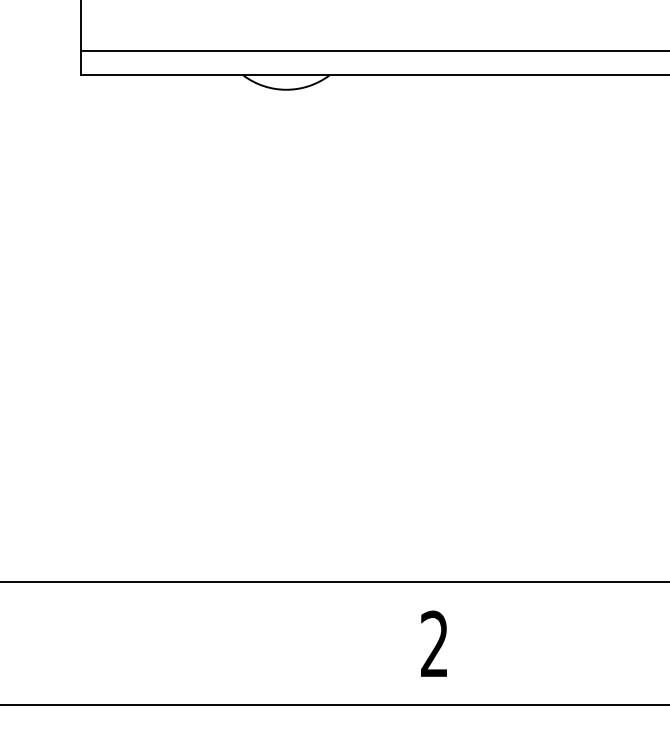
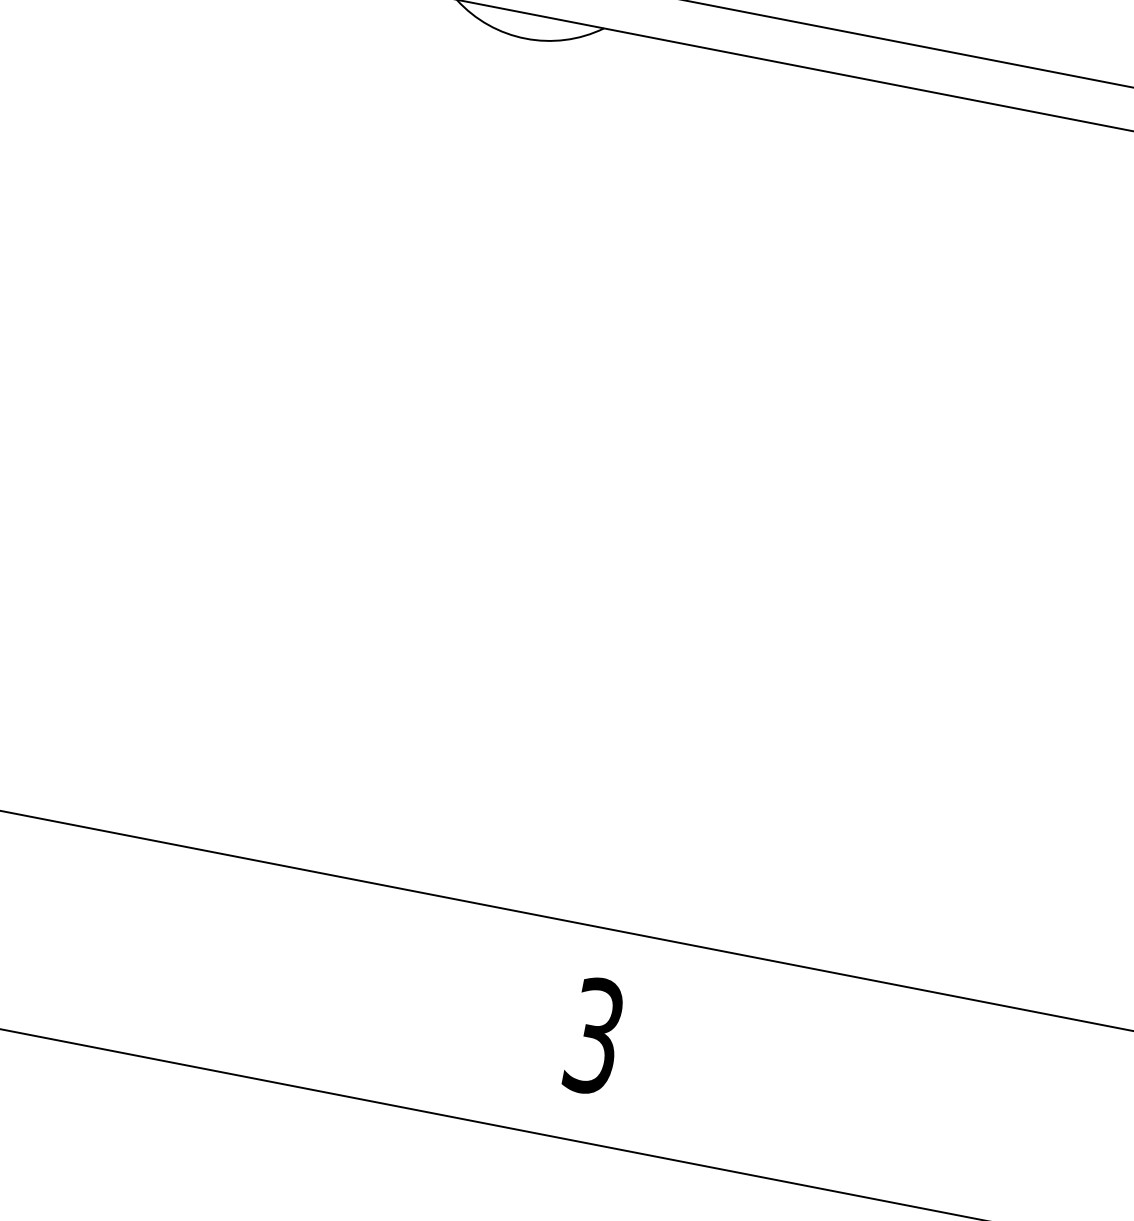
text: (434, 643) -> (594, 1034), 2 -> 3

